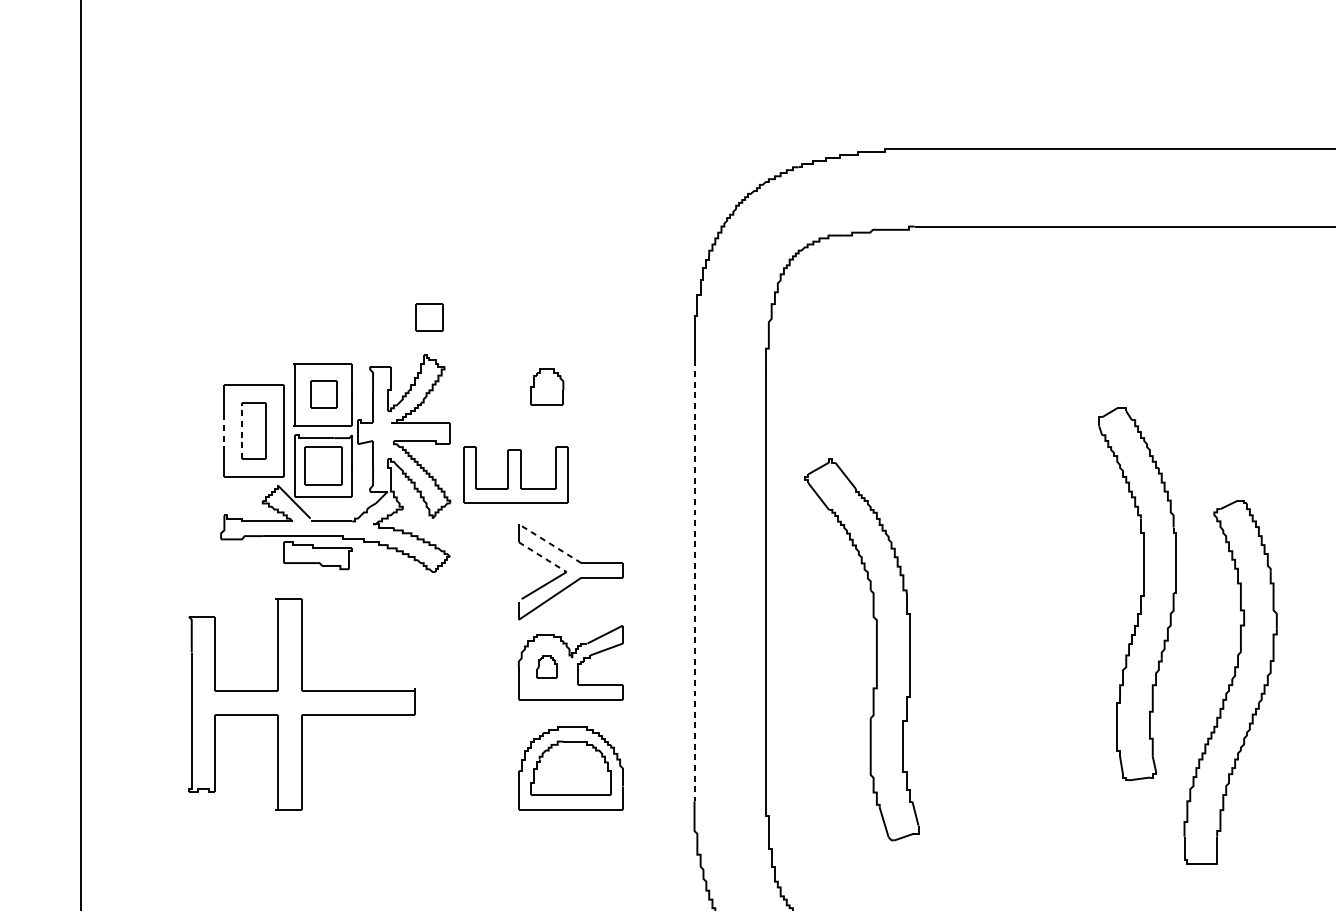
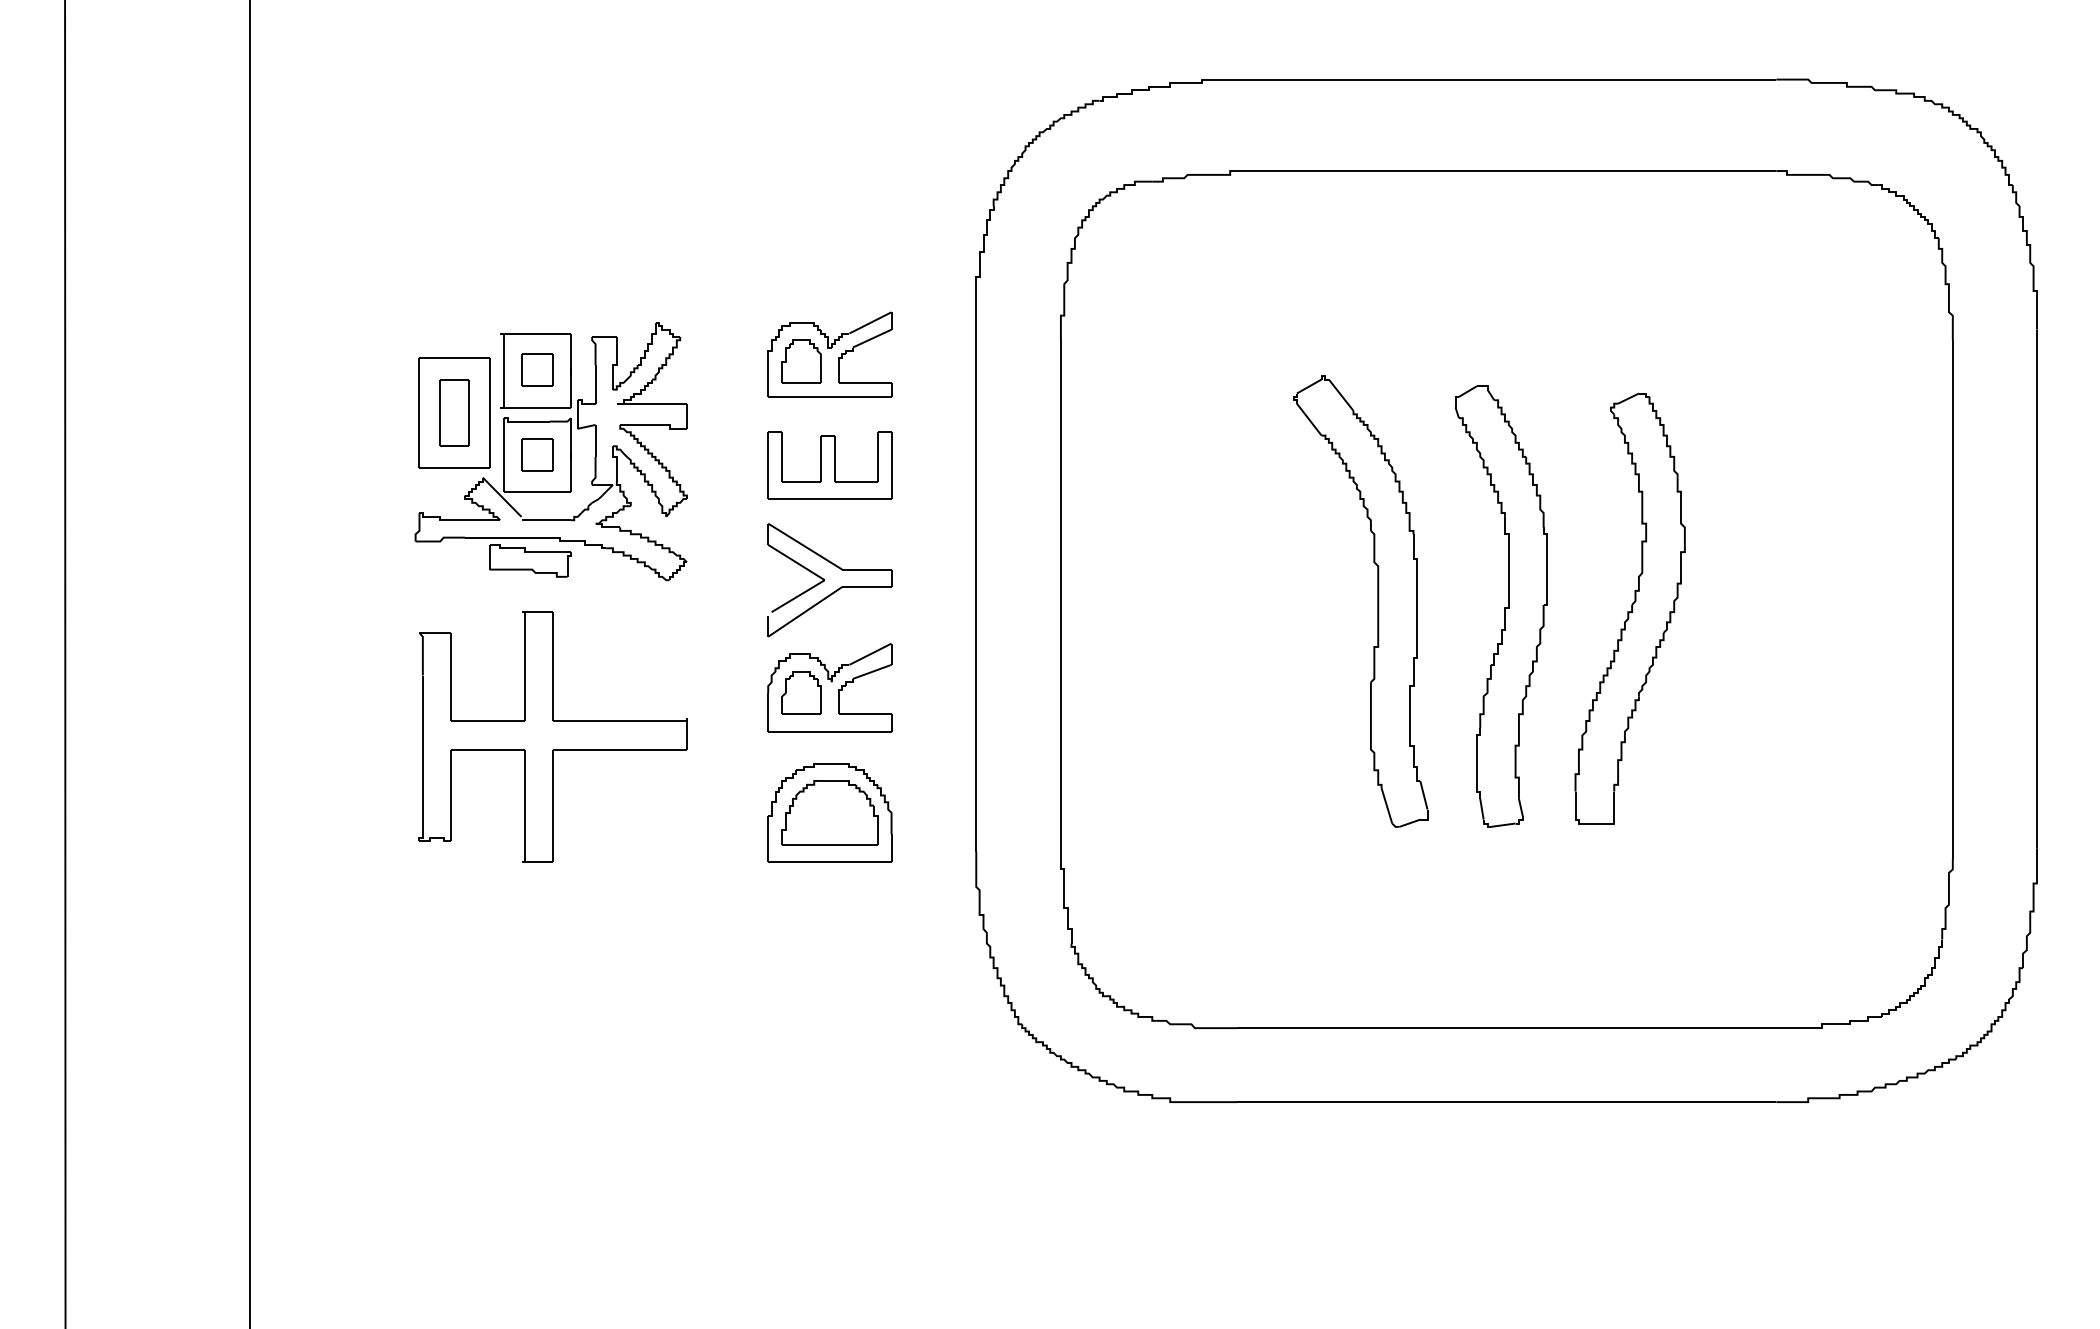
part: (429, 316) -> (662, 277), removed
part: (570, 381) -> (829, 354), added
line: (242, 430) -> (440, 412), dashed -> solid
line: (224, 431) -> (419, 413), dashed -> solid
part: (324, 465) -> (537, 454), size x0.71
part: (515, 475) -> (829, 465), moved
line: (550, 543) -> (805, 546), dashed -> solid
line: (542, 557) -> (796, 562), dashed -> solid
line: (694, 580) -> (976, 590), dashed -> solid
part: (876, 649) -> (1377, 601), moved
part: (546, 666) -> (801, 692), size x1.67
part: (1230, 682) -> (1629, 608), moved
part: (301, 704) -> (552, 736), moved

